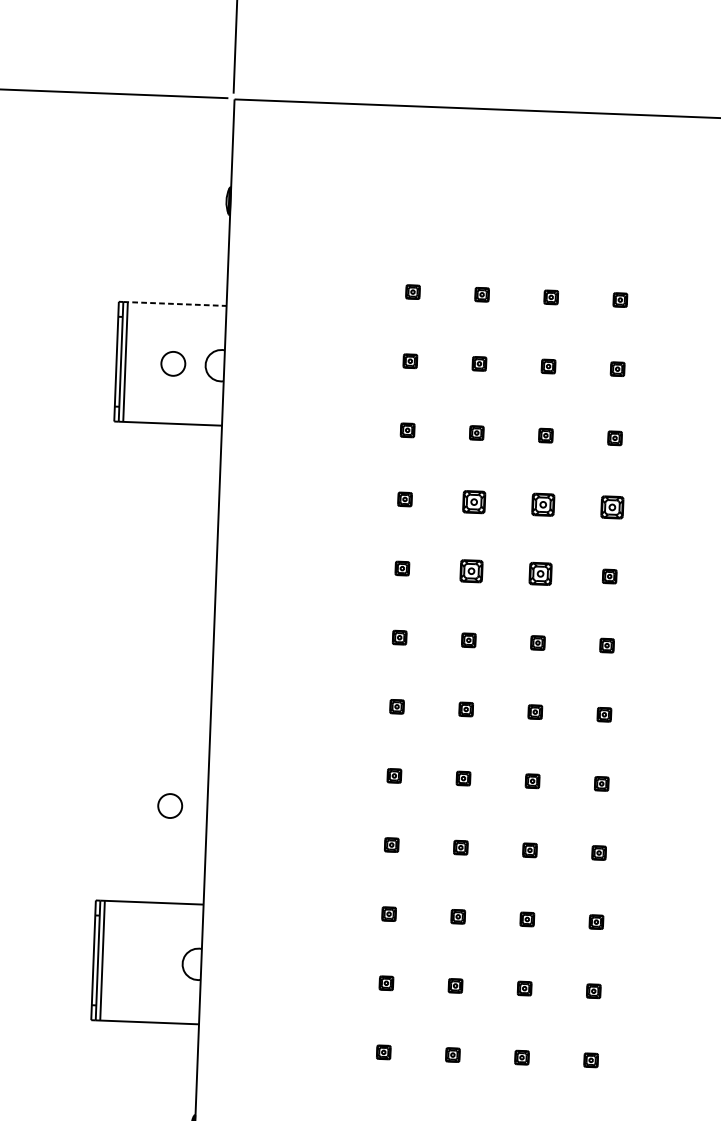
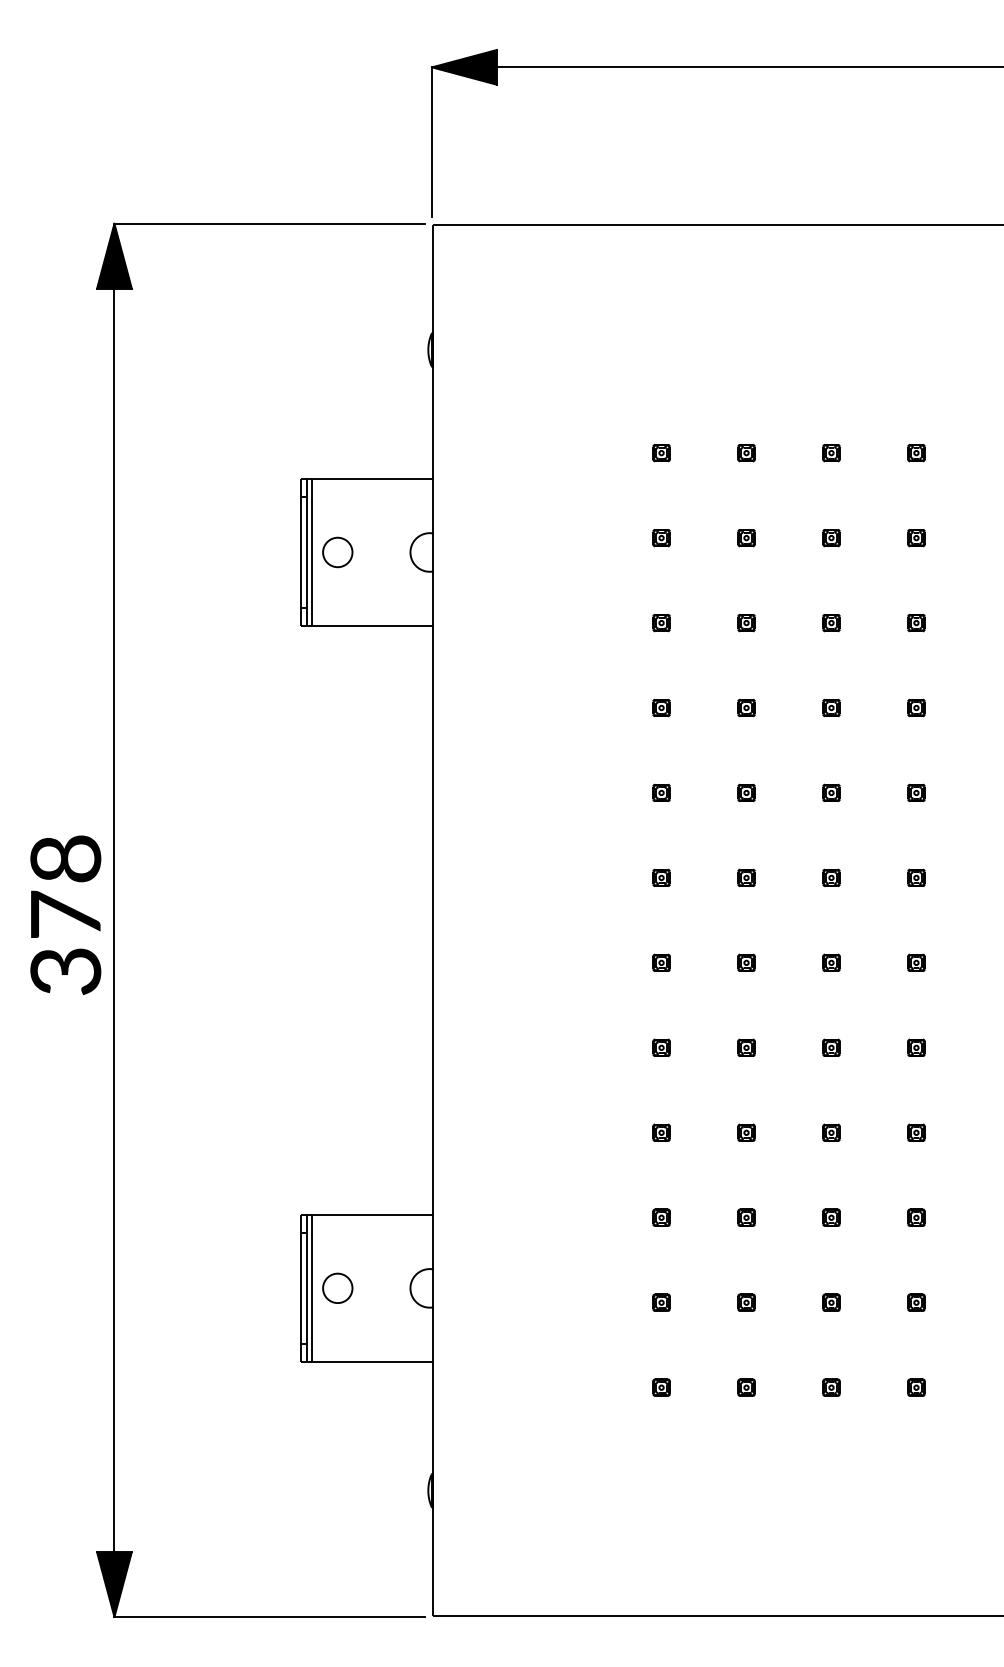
line: (175, 303) -> (370, 478), dashed -> solid
part: (173, 363) -> (337, 552), moved
part: (474, 501) -> (746, 707), size x0.62
part: (543, 504) -> (831, 707), size x0.62
part: (612, 507) -> (916, 707), size x0.62
part: (471, 570) -> (746, 792), size x0.62
part: (540, 573) -> (831, 792), size x0.62
part: (170, 805) -> (337, 1287), moved

